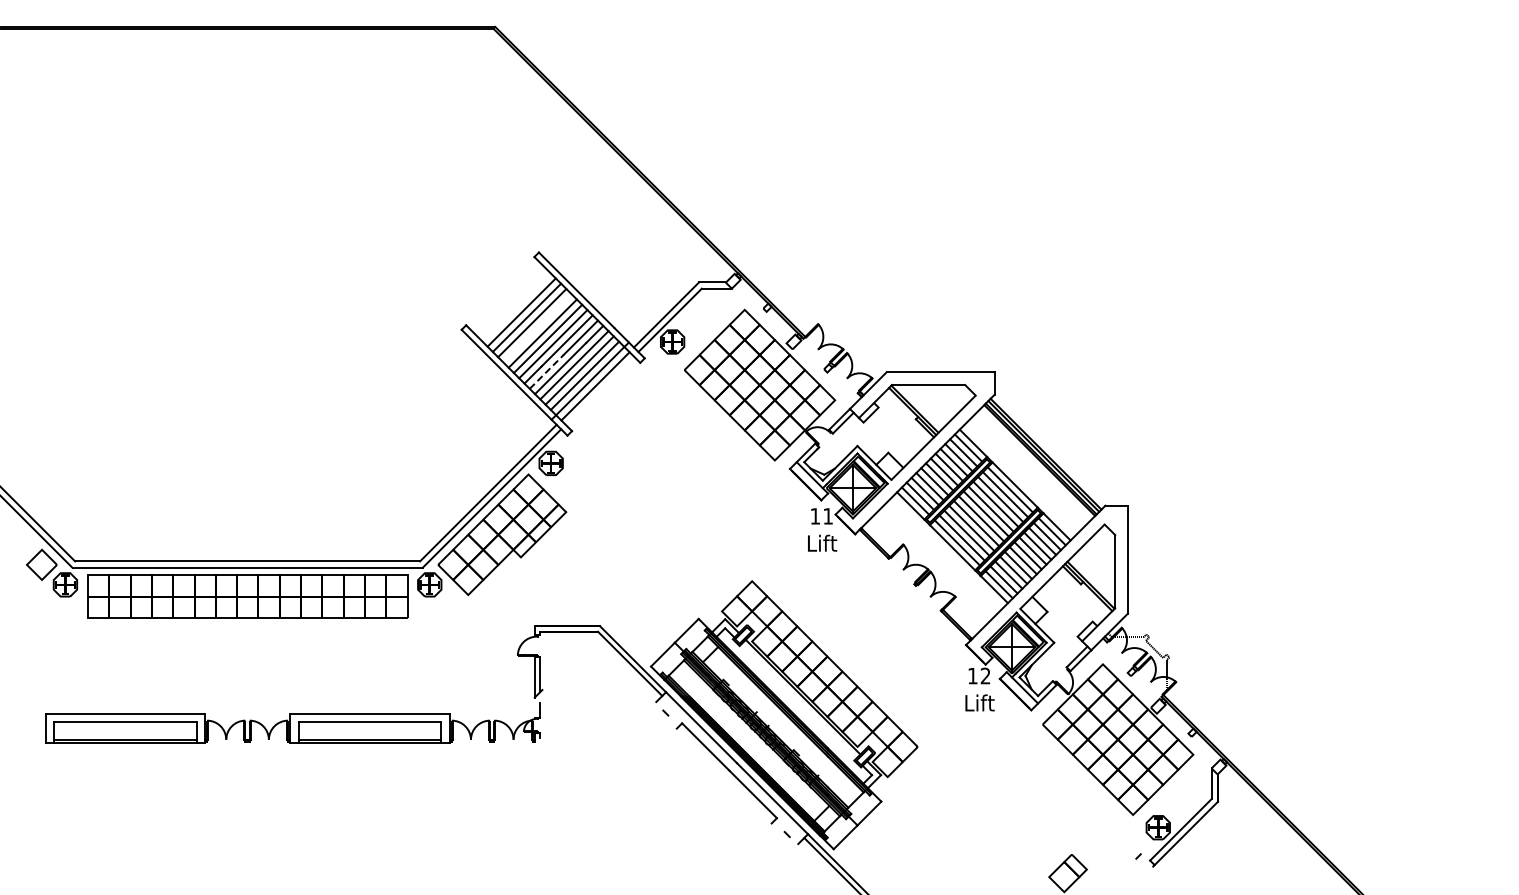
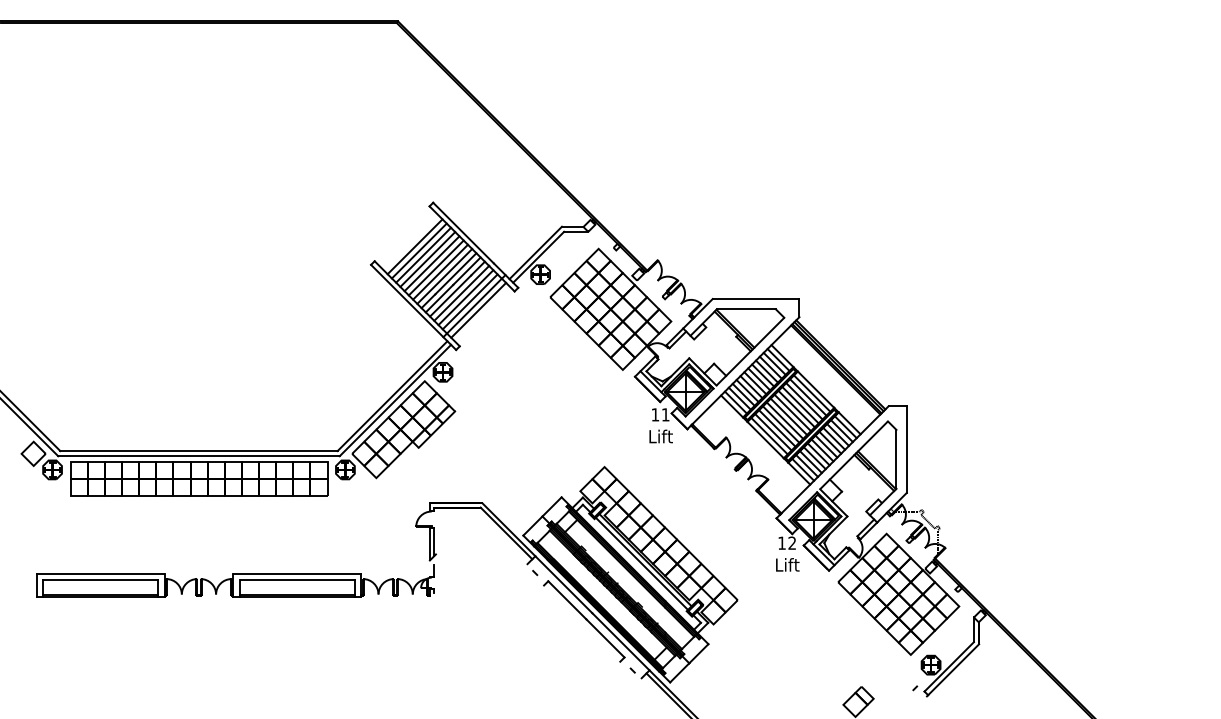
line: (516, 307) -> (415, 246), added
line: (537, 328) -> (432, 263), added
line: (547, 371) -> (440, 298), dashed -> solid
line: (798, 701) -> (641, 563), added

